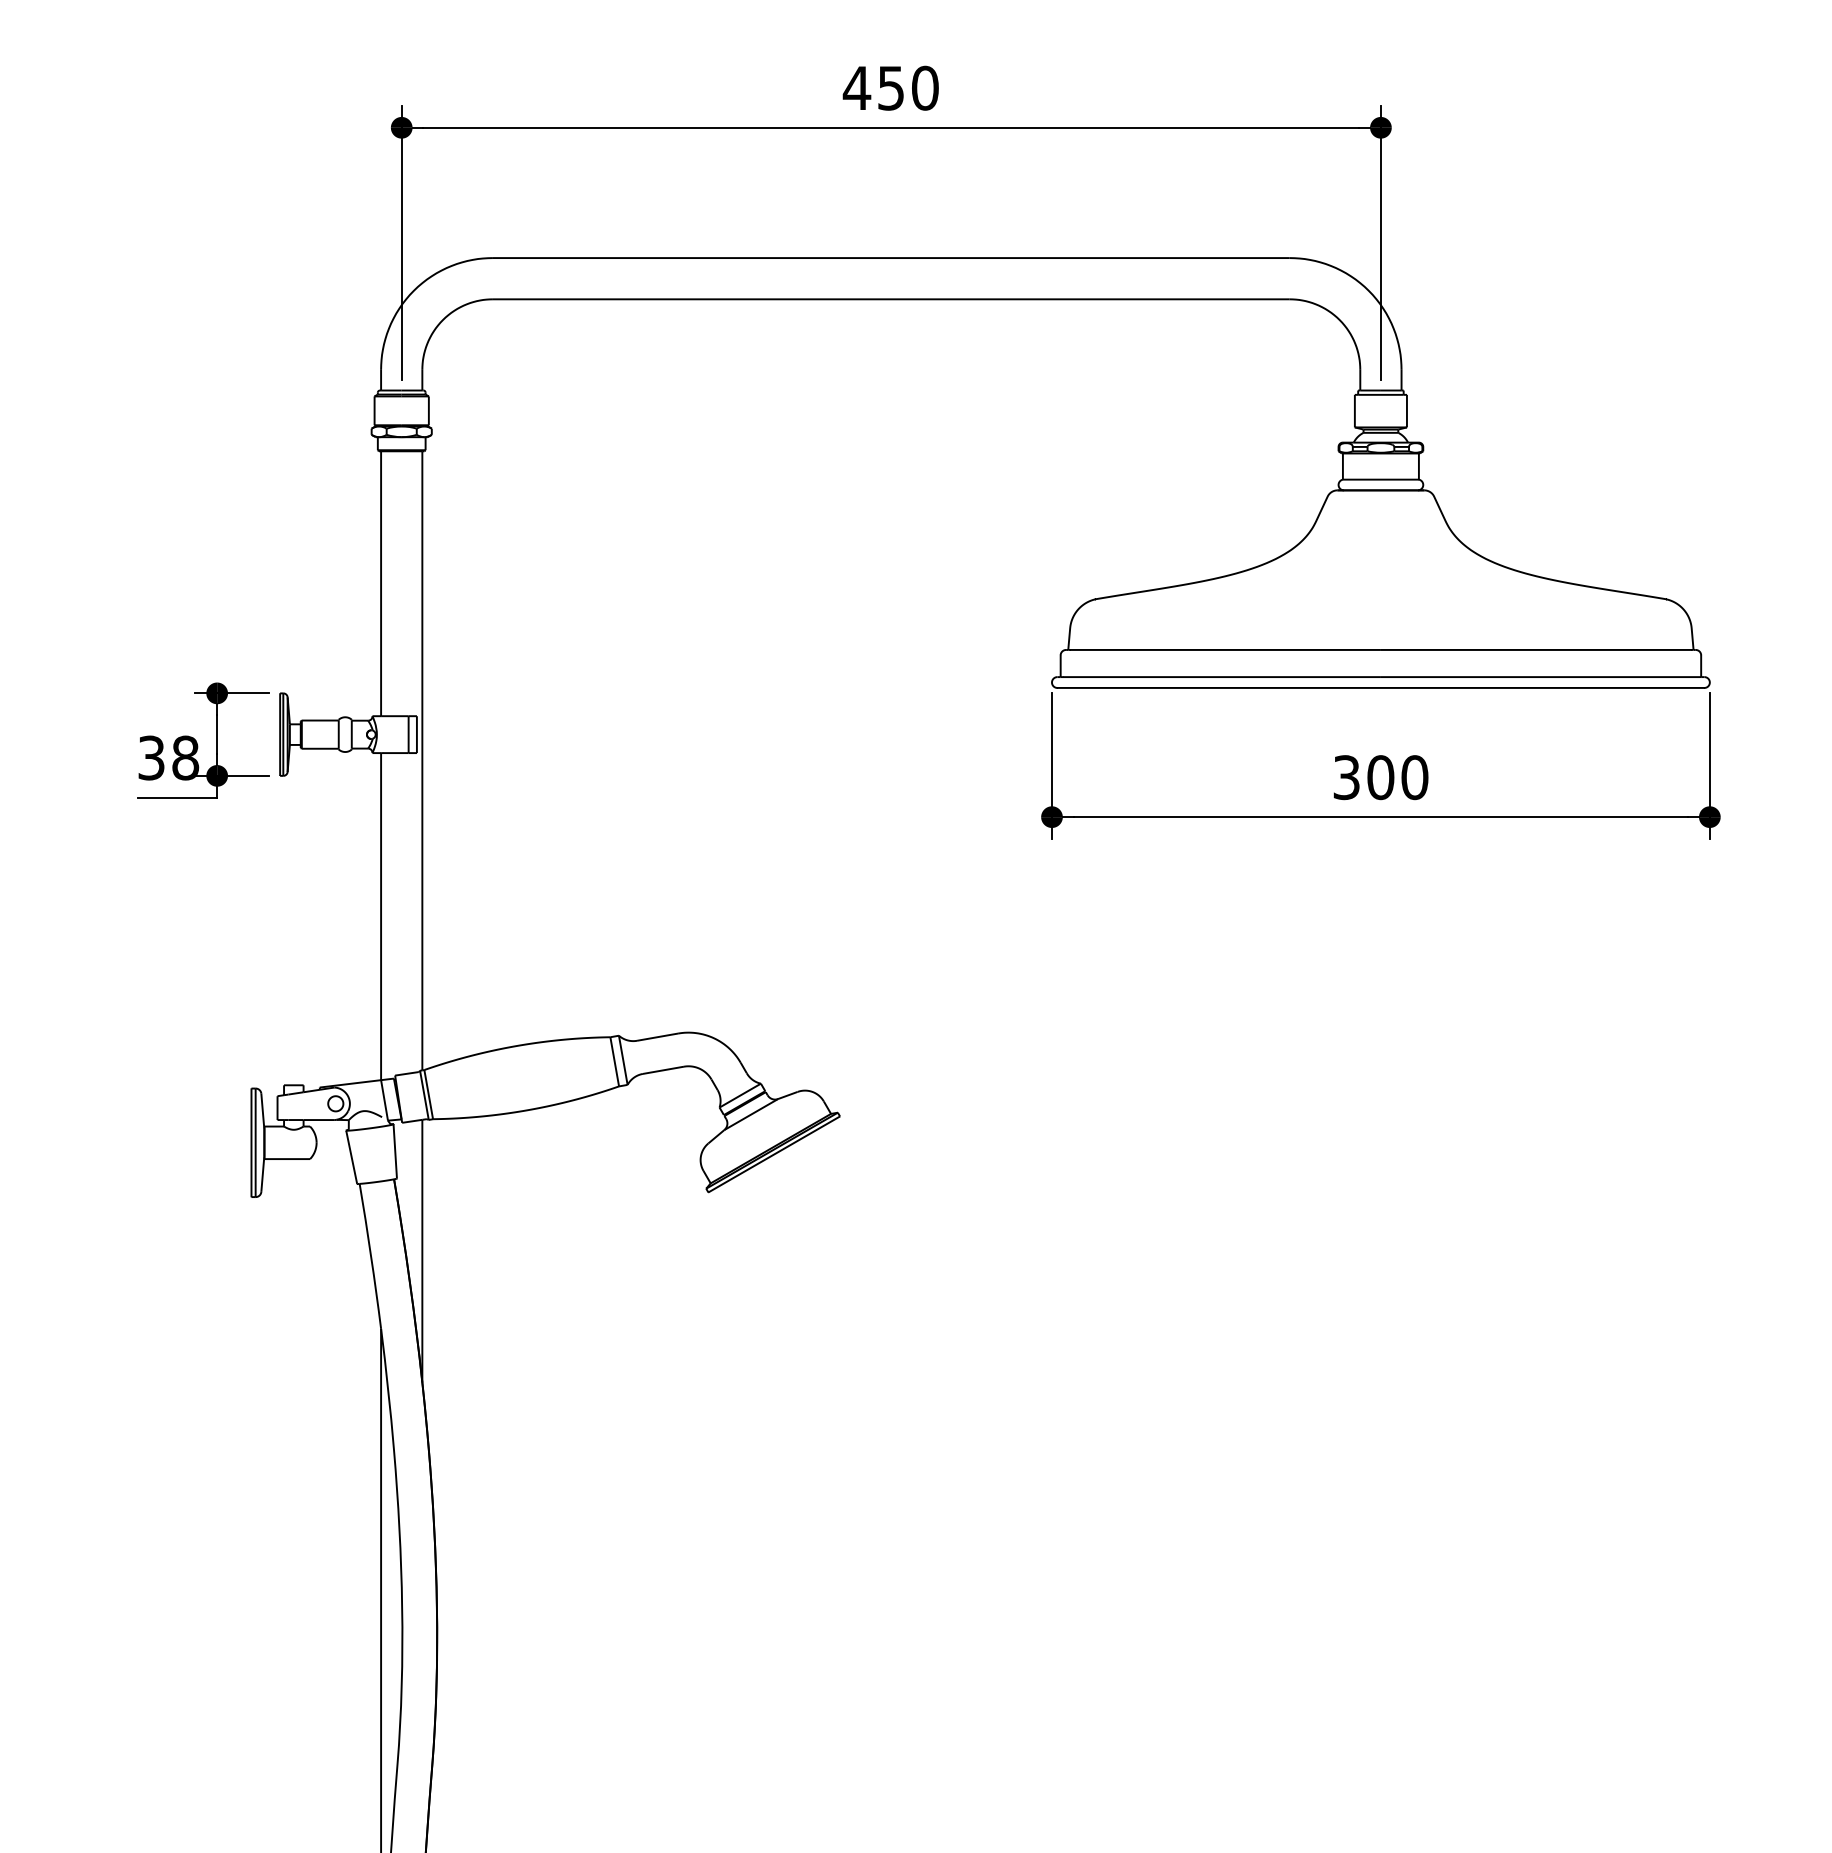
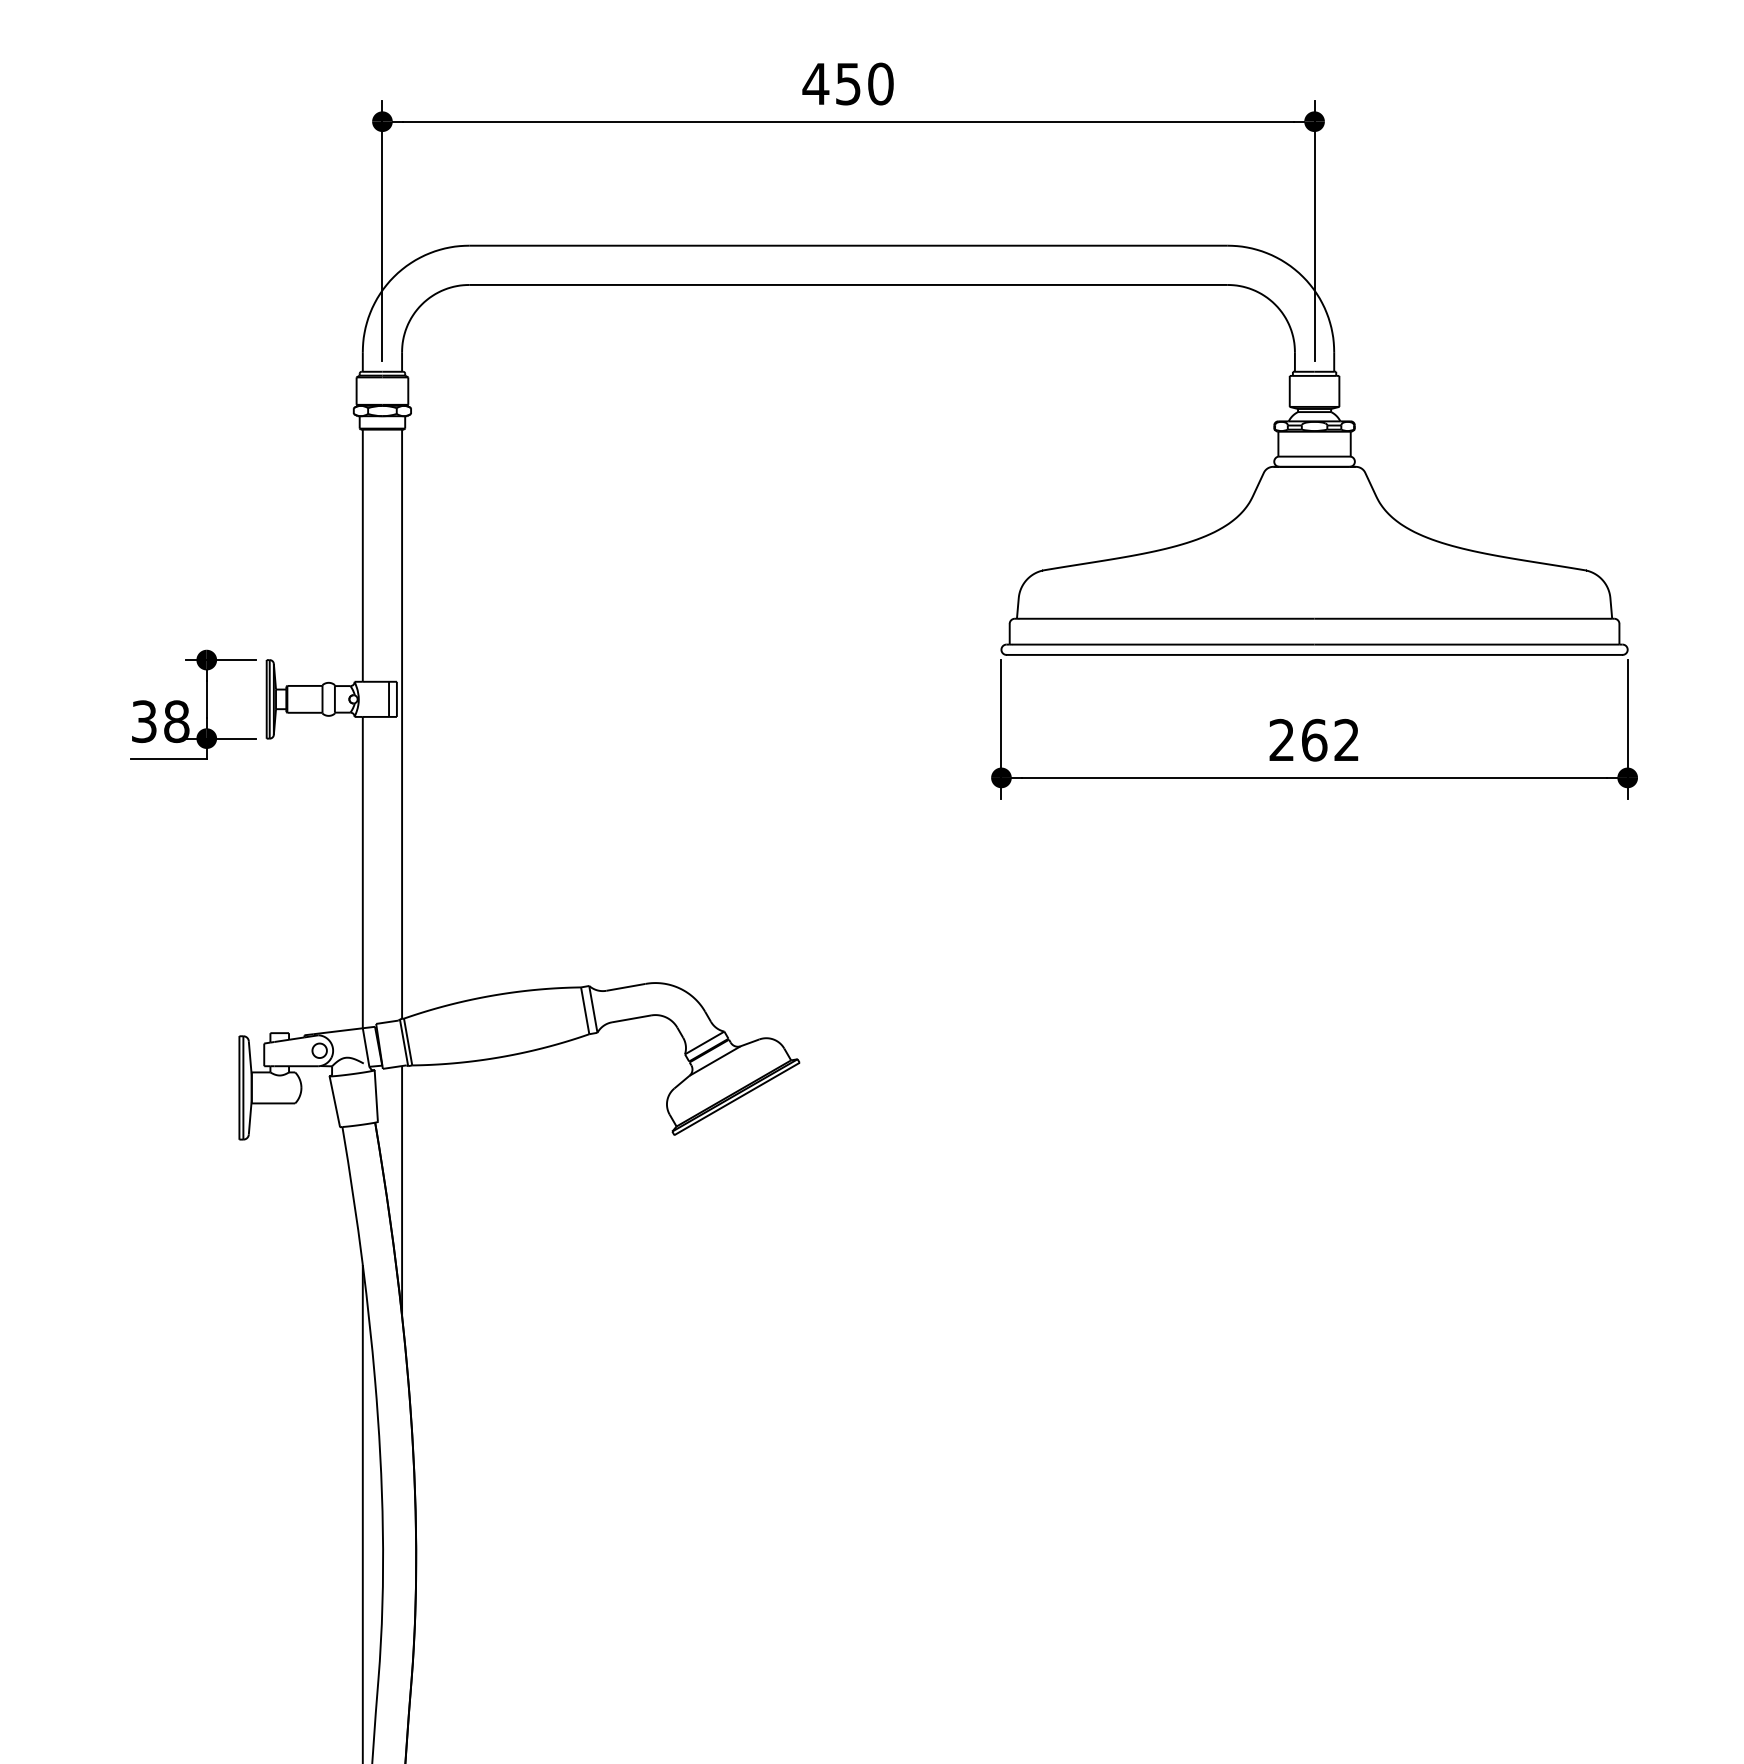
text: (1380, 776) -> (1314, 739), 300 -> 262

